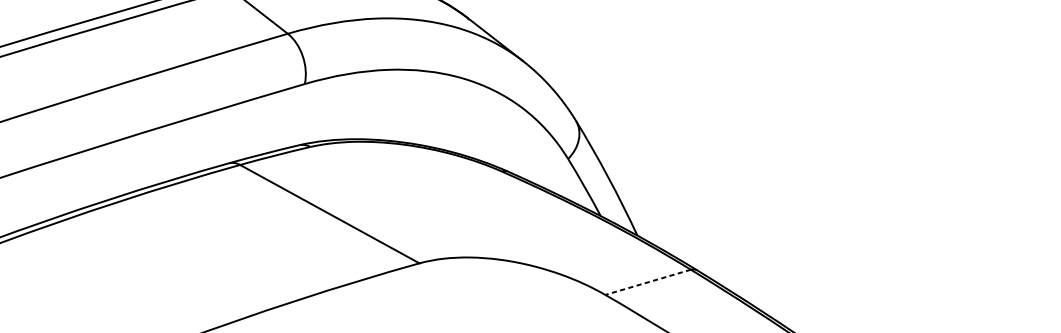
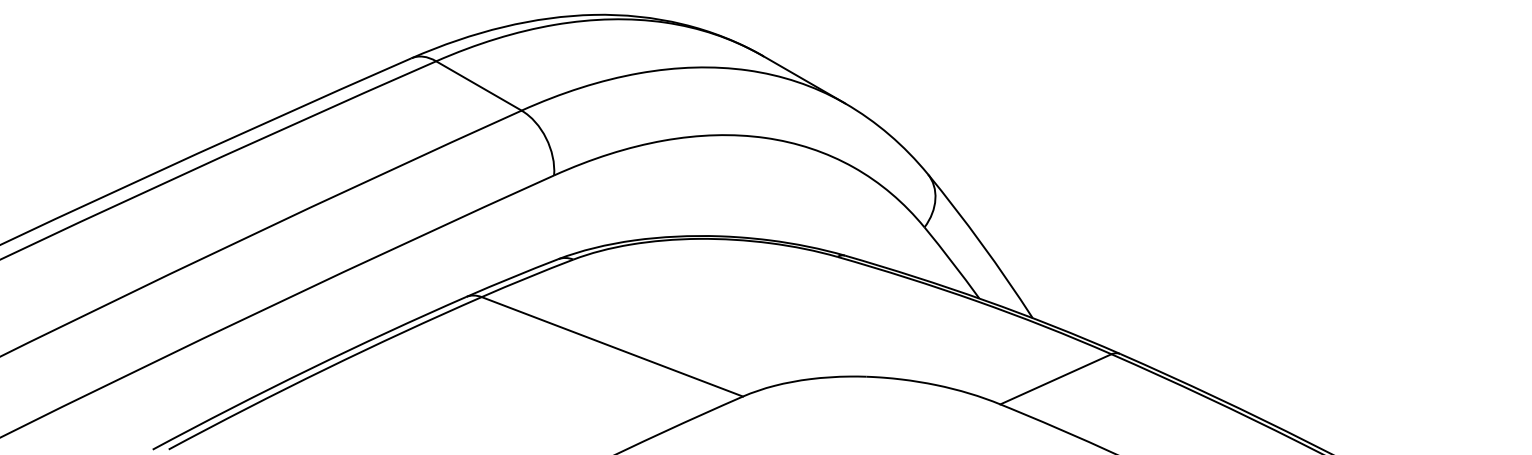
line: (647, 282) -> (1055, 379), dashed -> solid

